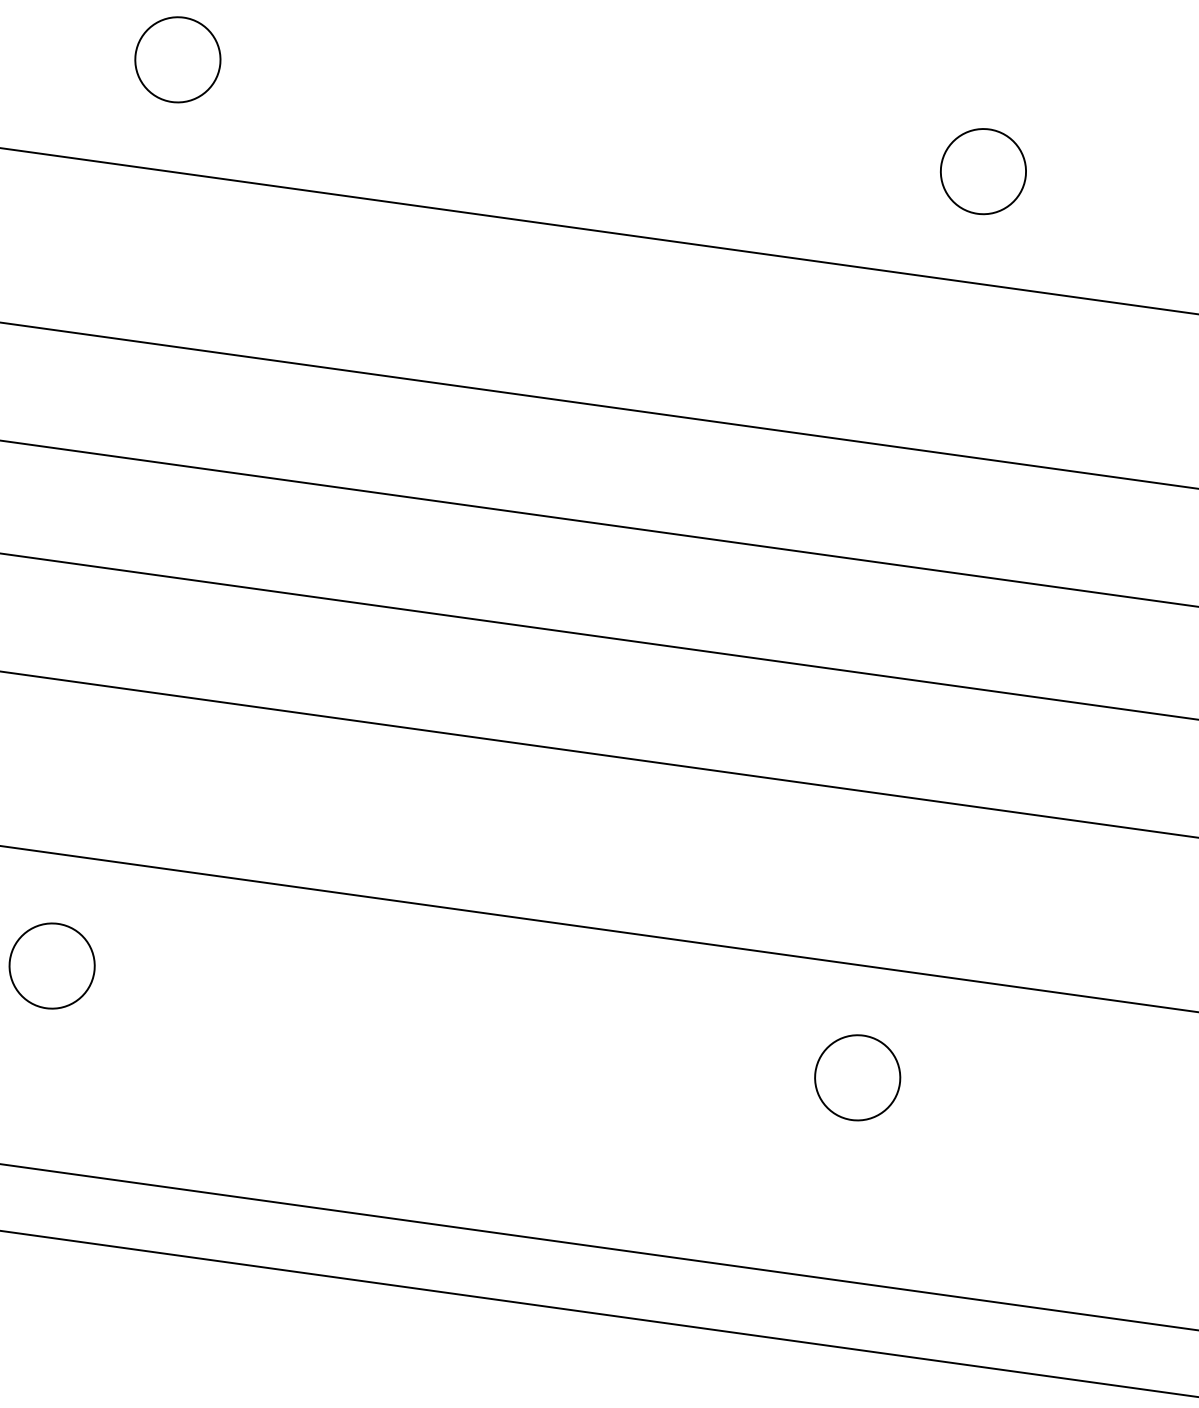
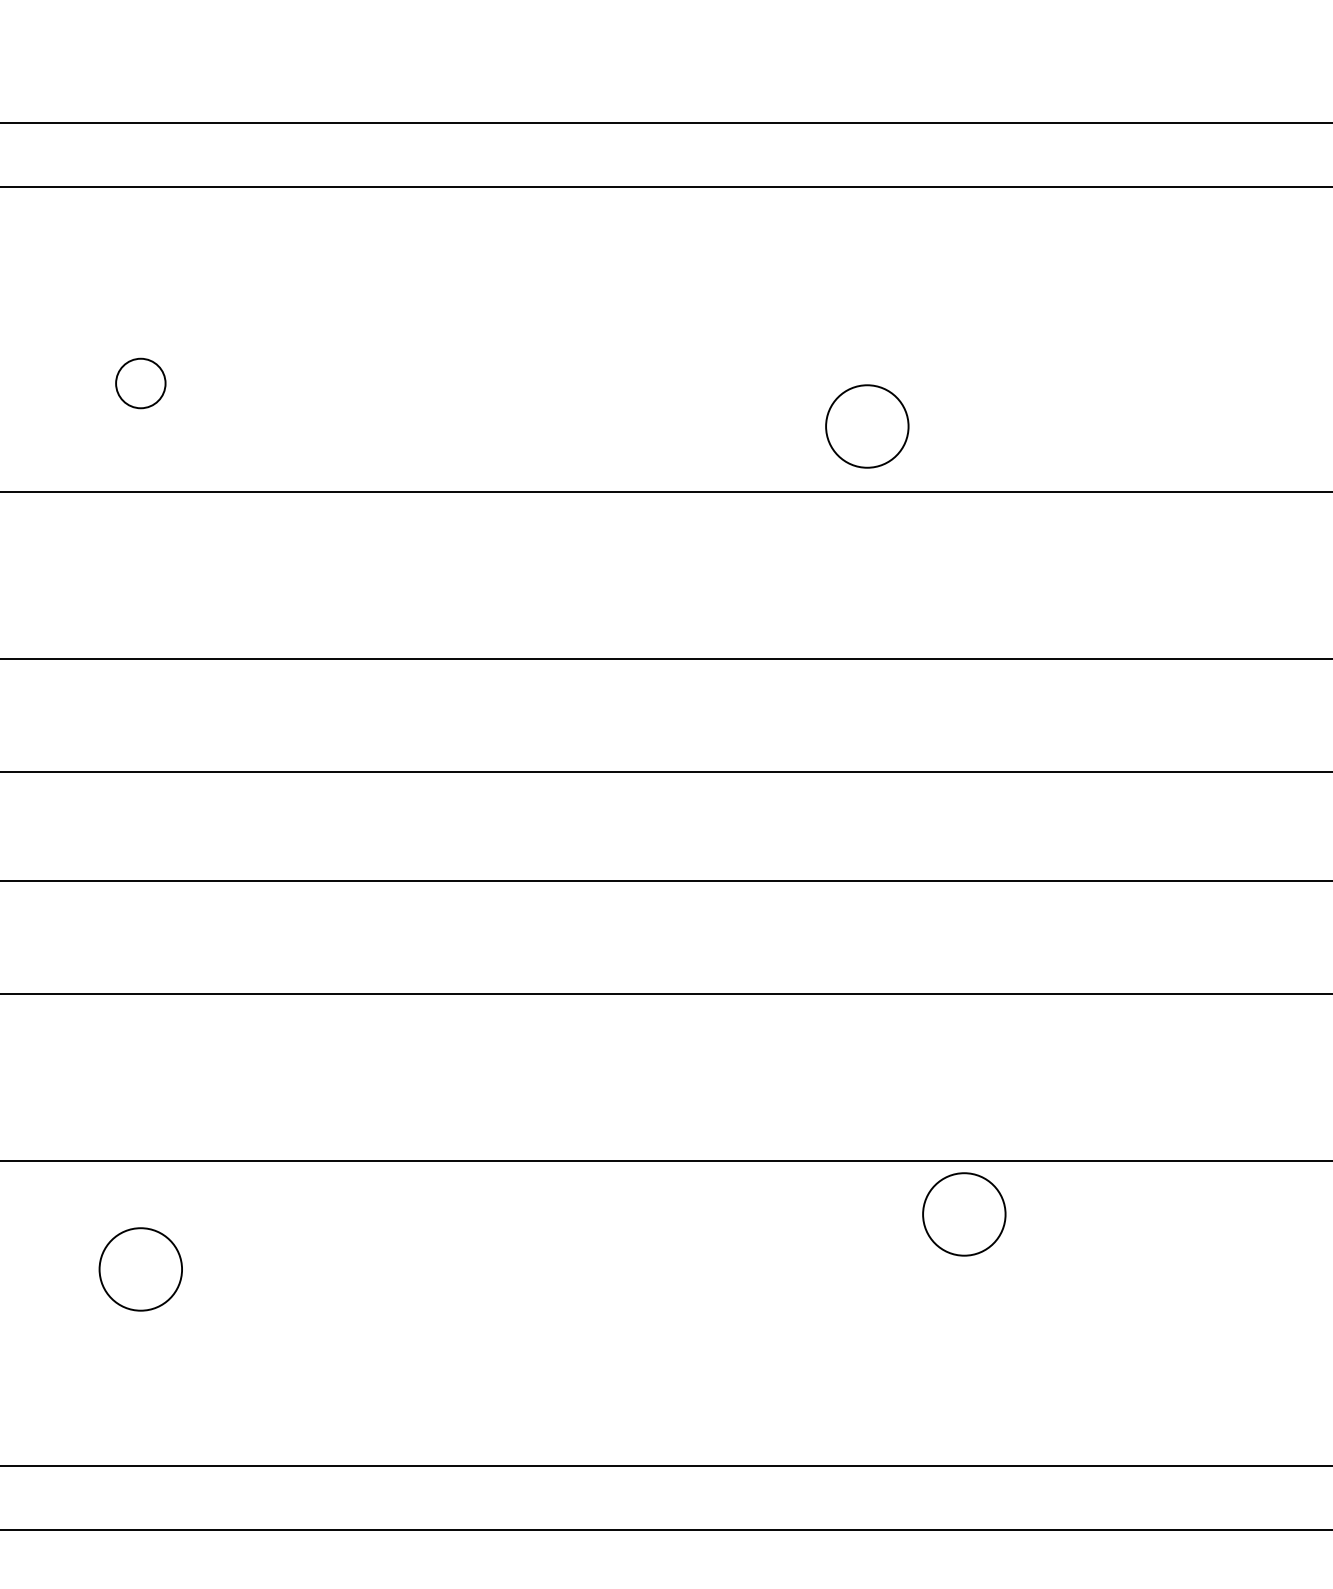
circle: (177, 59) -> (140, 383), size x0.6
circle: (983, 171) -> (867, 426), moved
circle: (857, 1077) -> (964, 1214), moved

